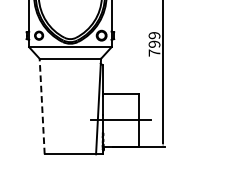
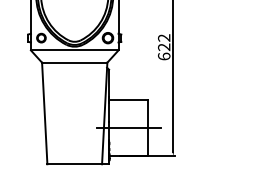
text: (154, 44) -> (164, 47), 799 -> 622
line: (41, 106) -> (44, 113), dashed -> solid

